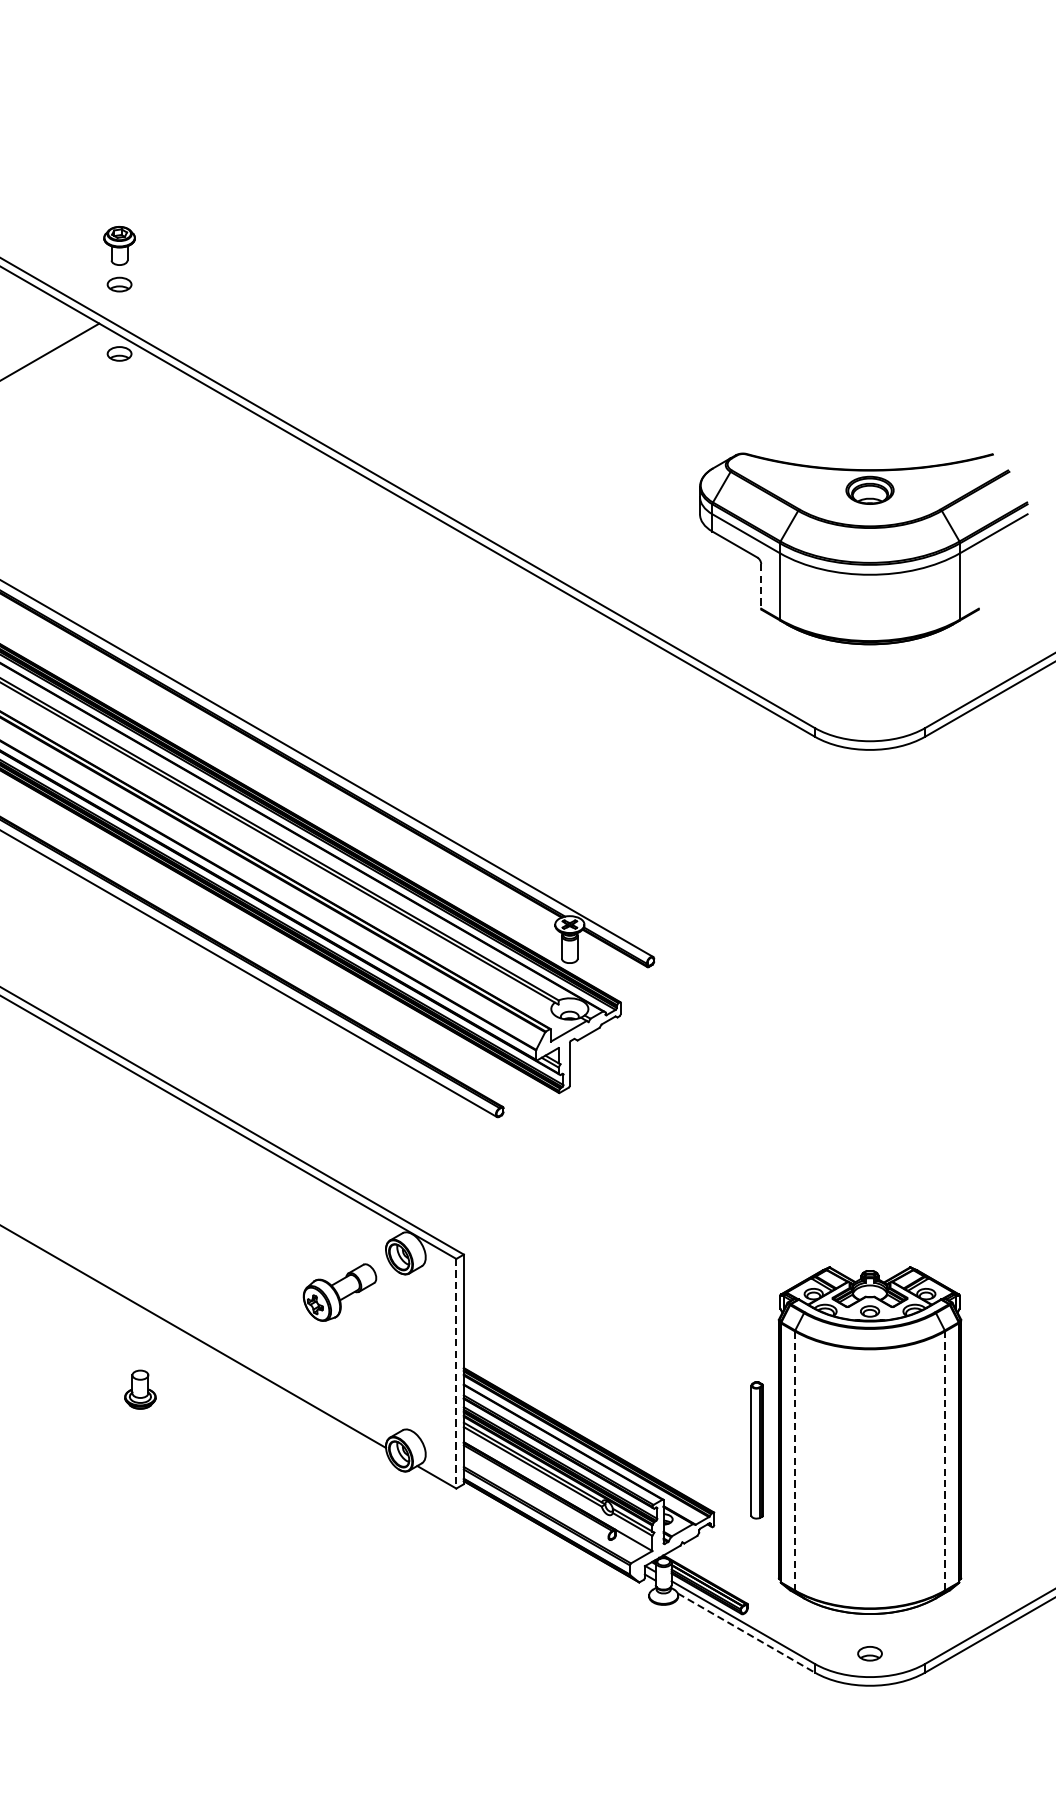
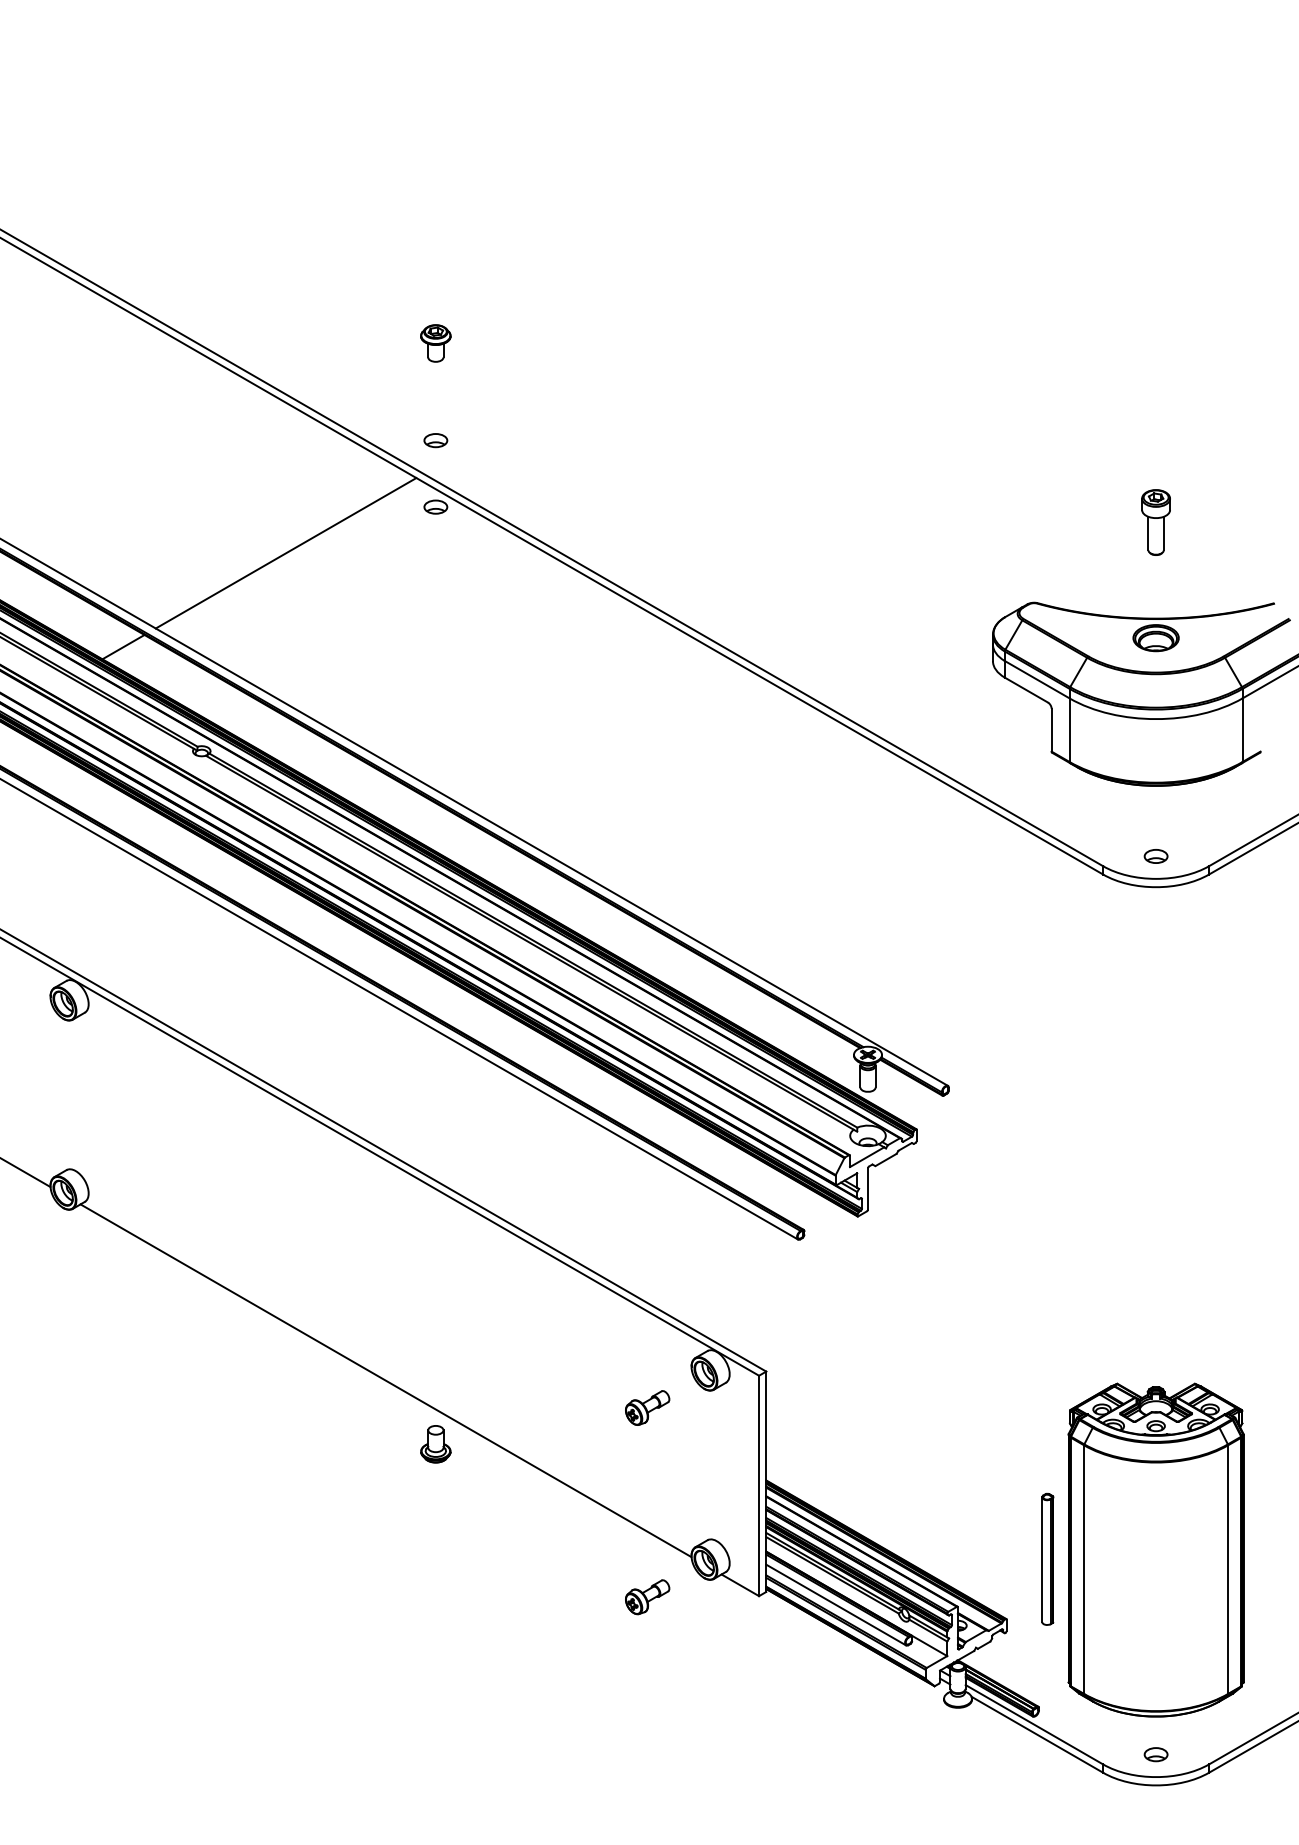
part: (119, 245) -> (435, 343), moved
part: (869, 369) -> (1155, 522), added
line: (761, 586) -> (1051, 730), dashed -> solid
part: (869, 717) -> (1155, 856), added
part: (340, 1292) -> (647, 1407), size x0.62
line: (456, 1374) -> (759, 1486), dashed -> solid
part: (140, 1389) -> (435, 1444), moved
line: (945, 1460) -> (1228, 1569), dashed -> solid
line: (795, 1461) -> (1084, 1570), dashed -> solid
part: (340, 1489) -> (647, 1597), added
line: (537, 1497) -> (836, 1604), added
line: (746, 1632) -> (1037, 1734), dashed -> solid

